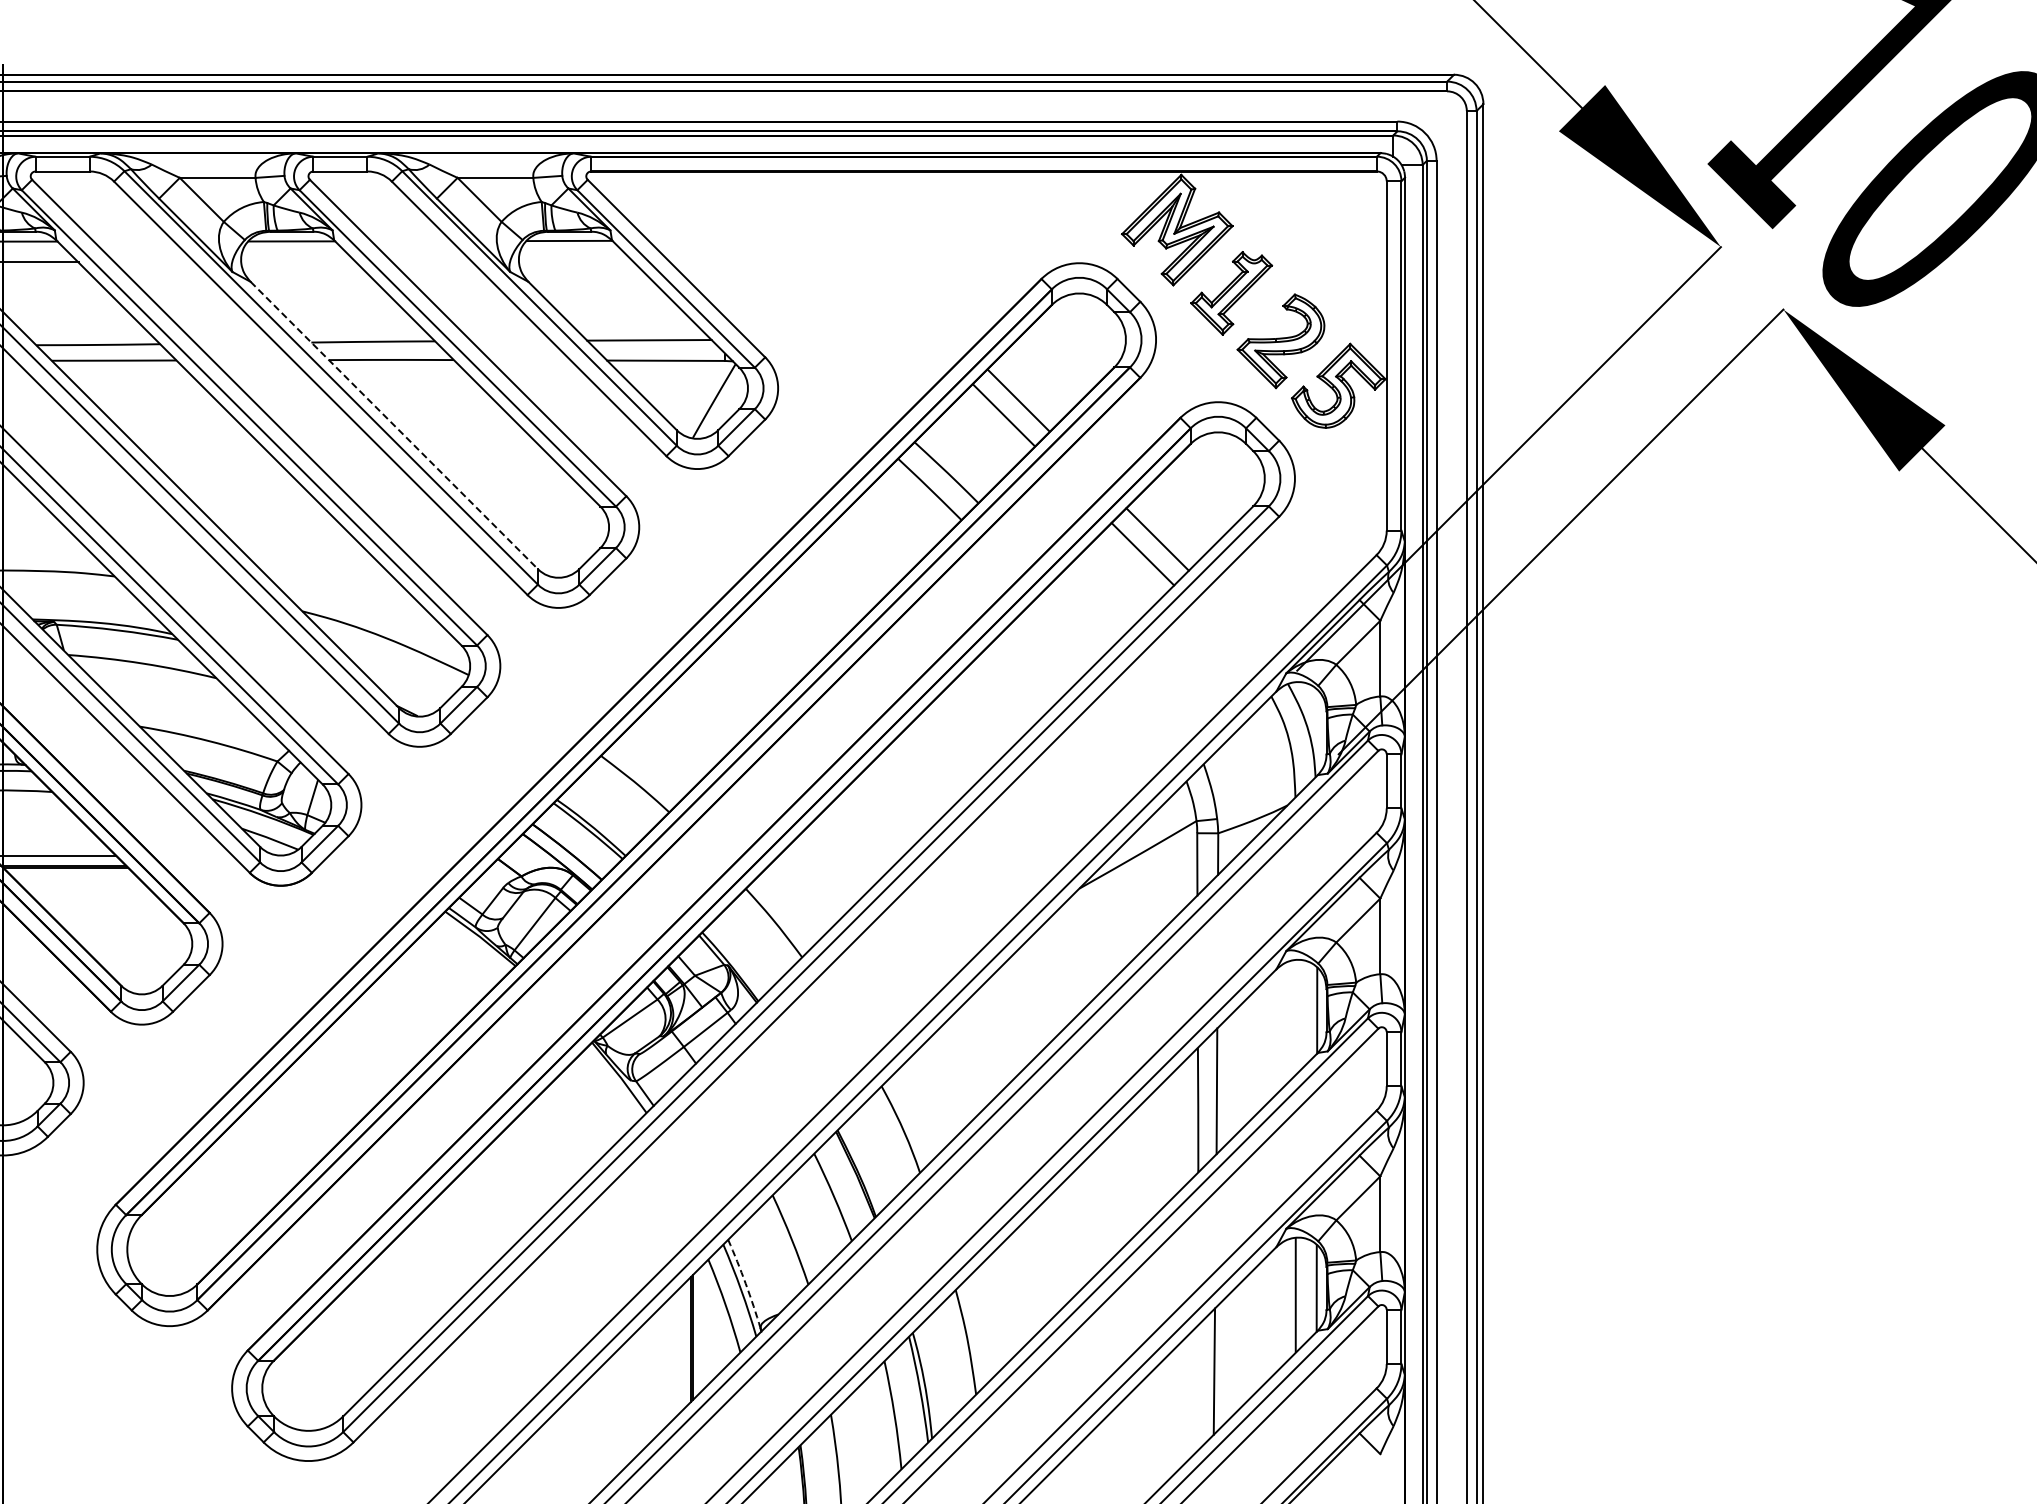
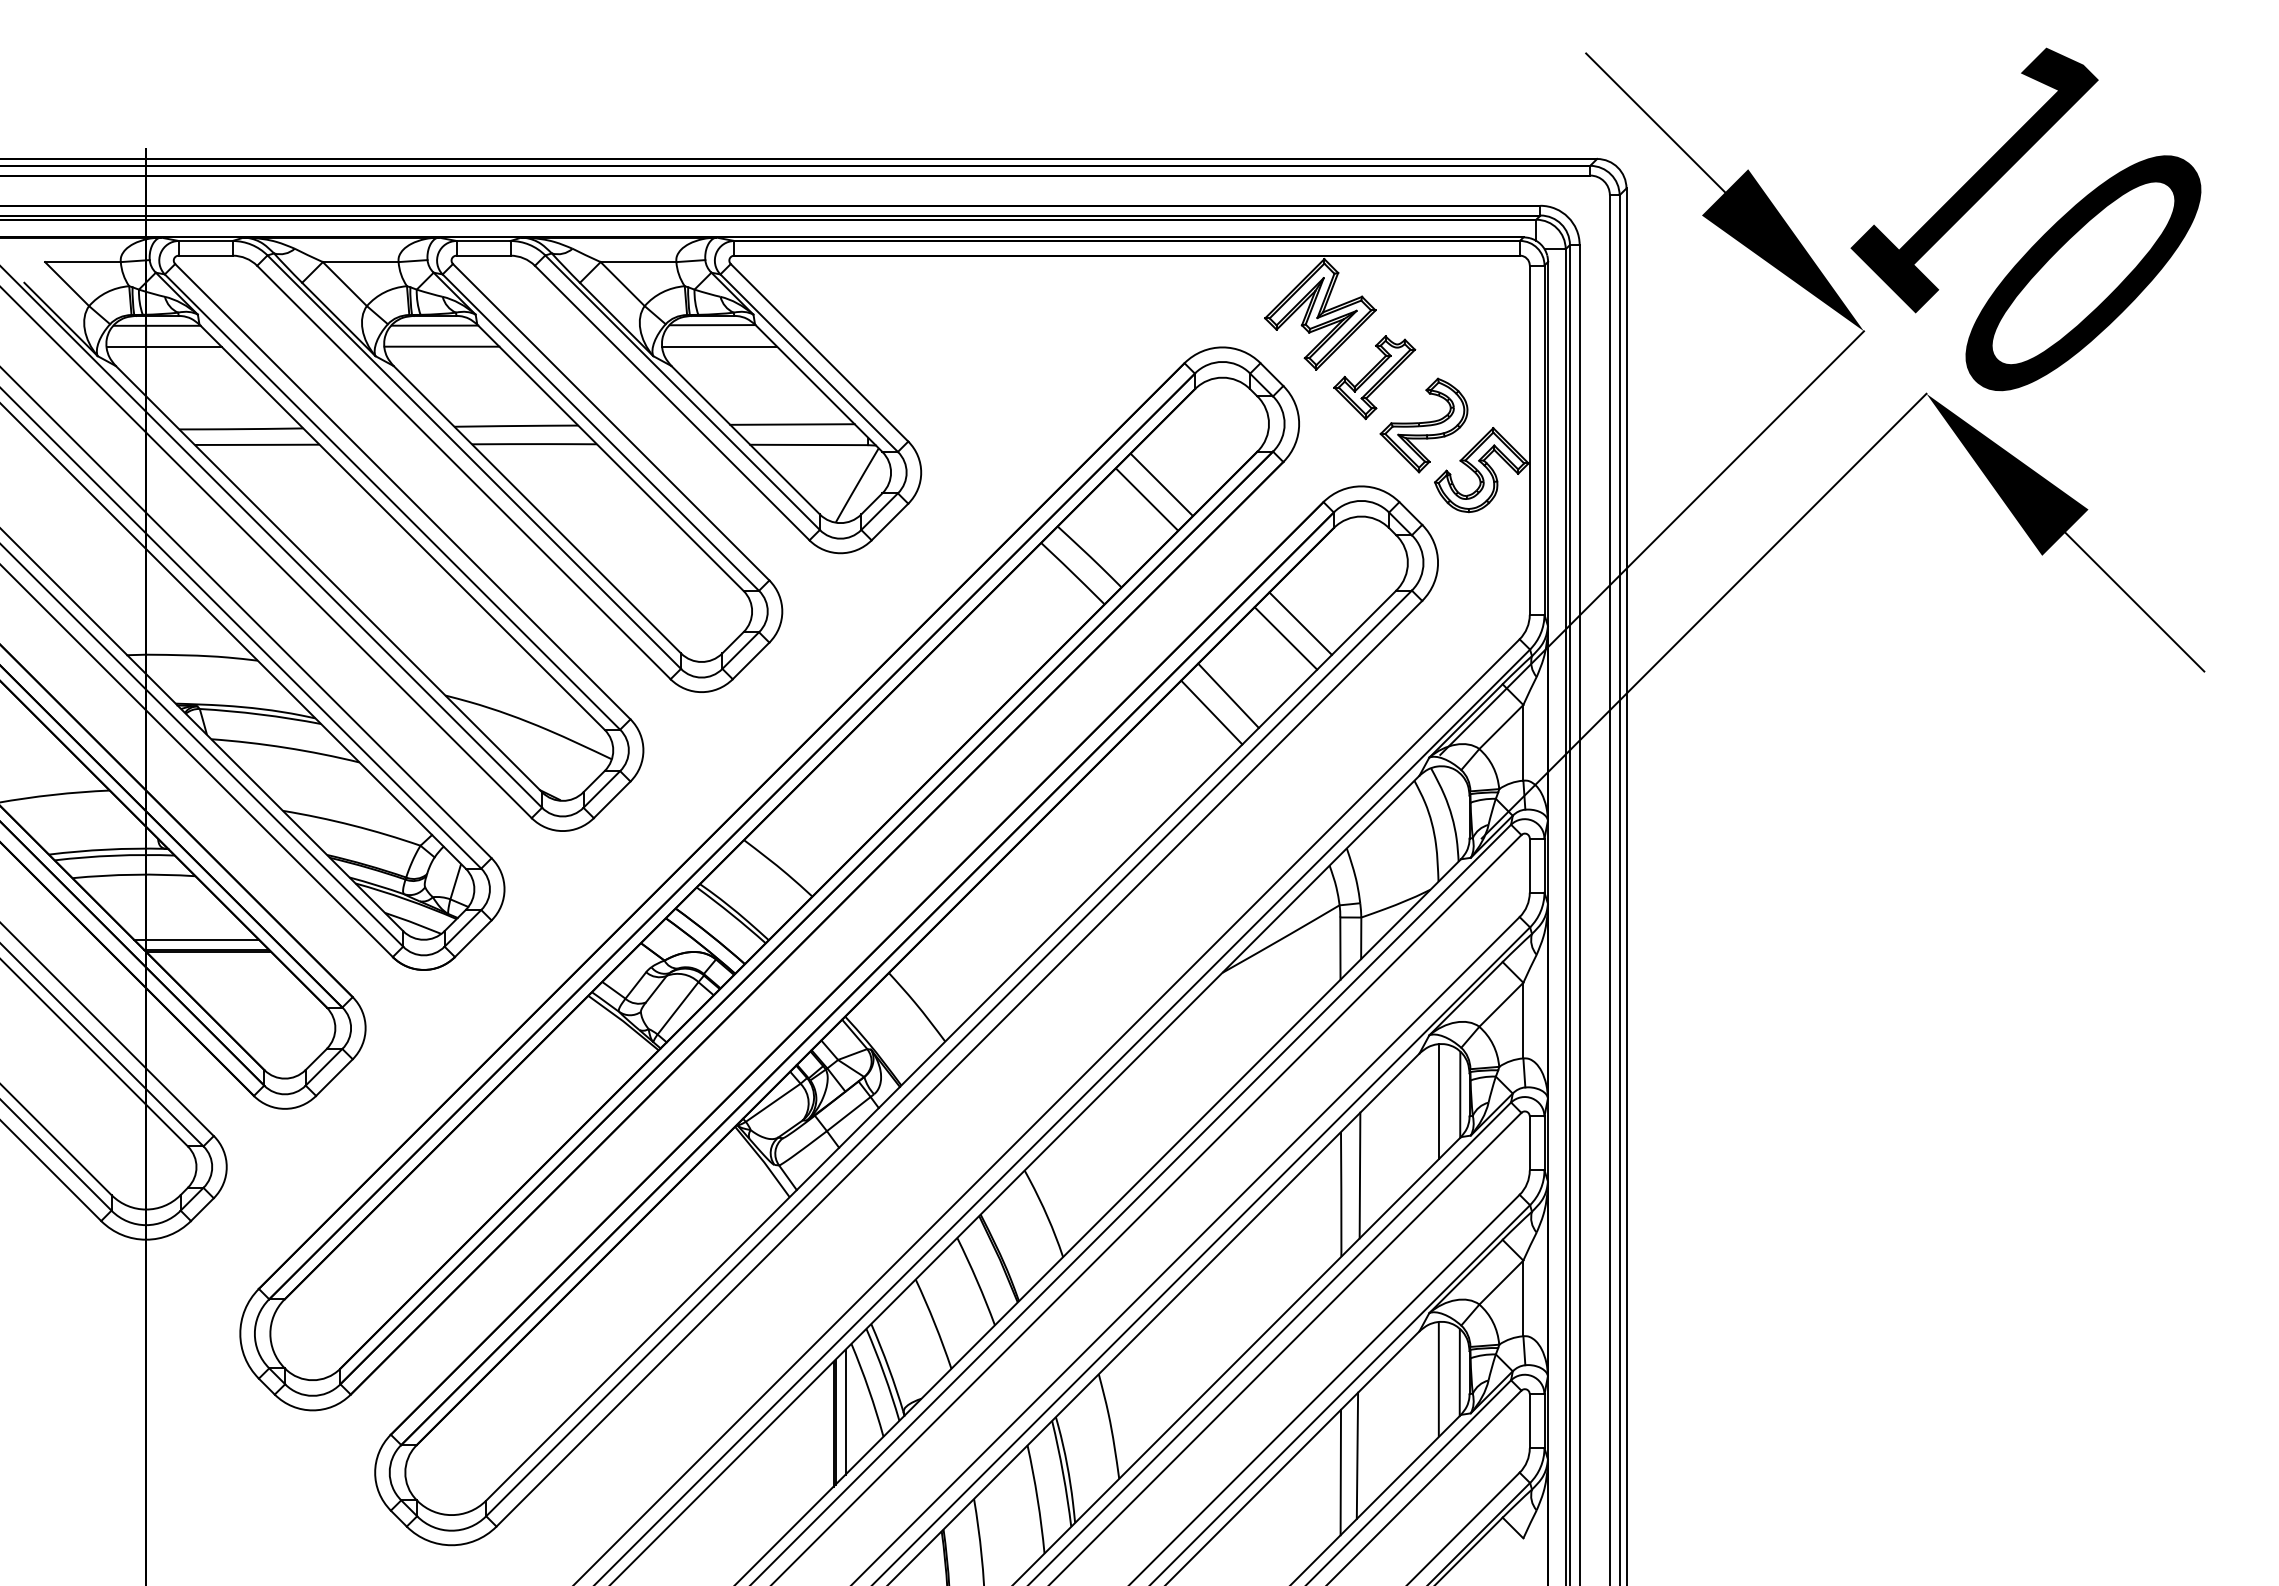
line: (298, 262) -> (441, 346), added
line: (576, 262) -> (719, 346), added
line: (394, 426) -> (537, 510), dashed -> solid
line: (1085, 611) -> (1228, 695), added
line: (1068, 628) -> (1211, 712), added
line: (1295, 1017) -> (1438, 1101), added
arc: (745, 1283) -> (888, 1367), dashed -> solid
line: (702, 1327) -> (845, 1411), added
line: (1197, 1388) -> (1340, 1472), added

